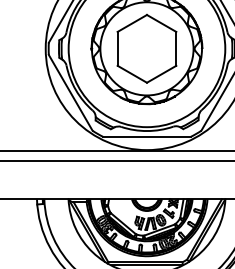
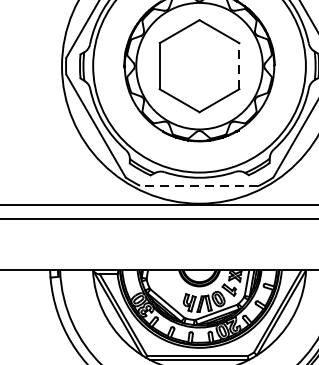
line: (176, 48) -> (239, 65), solid -> dashed
line: (146, 136) -> (198, 185), solid -> dashed

